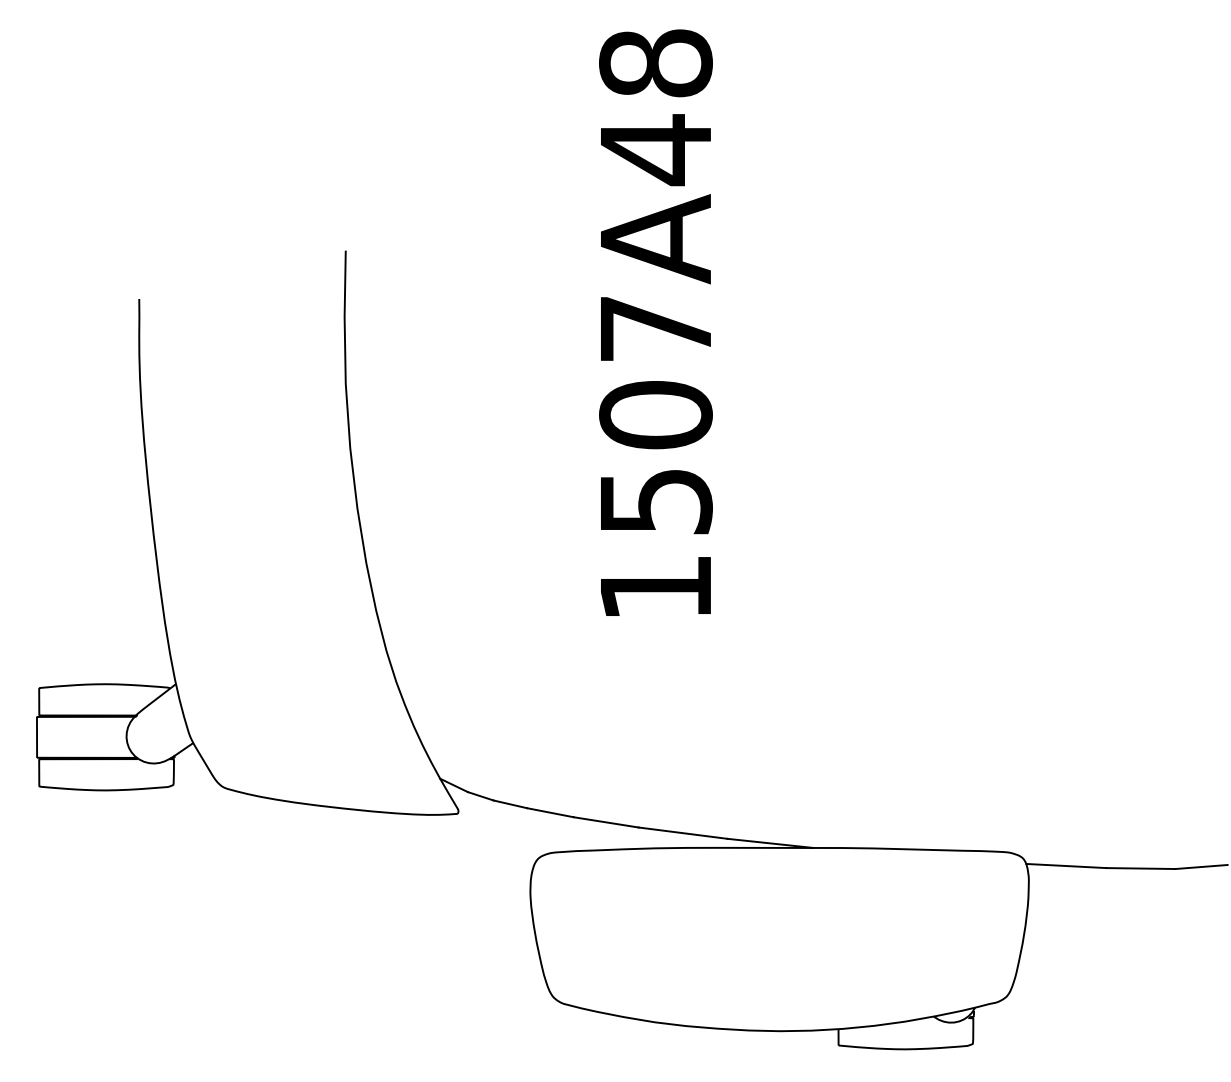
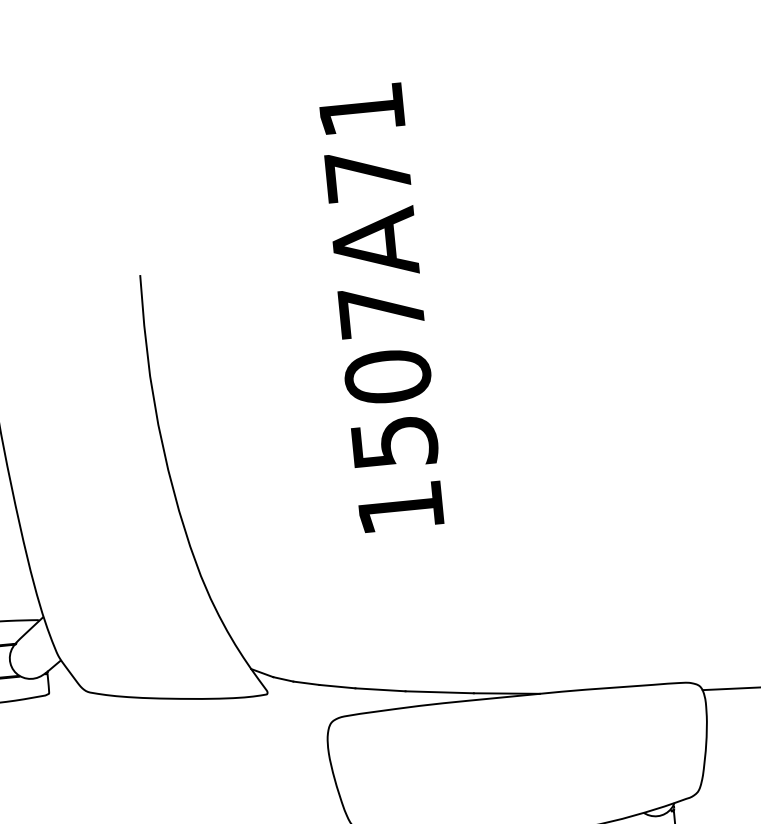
text: (655, 107) -> (364, 143), 1507A48 -> 1507A71

